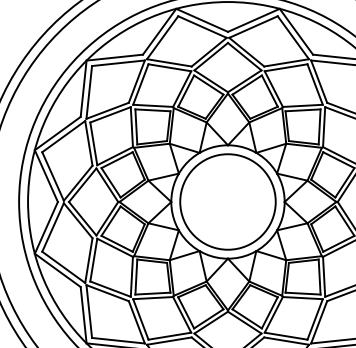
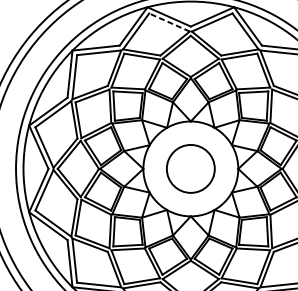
line: (202, 27) -> (169, 22), solid -> dashed
circle: (227, 201) -> (190, 168), size x0.6

